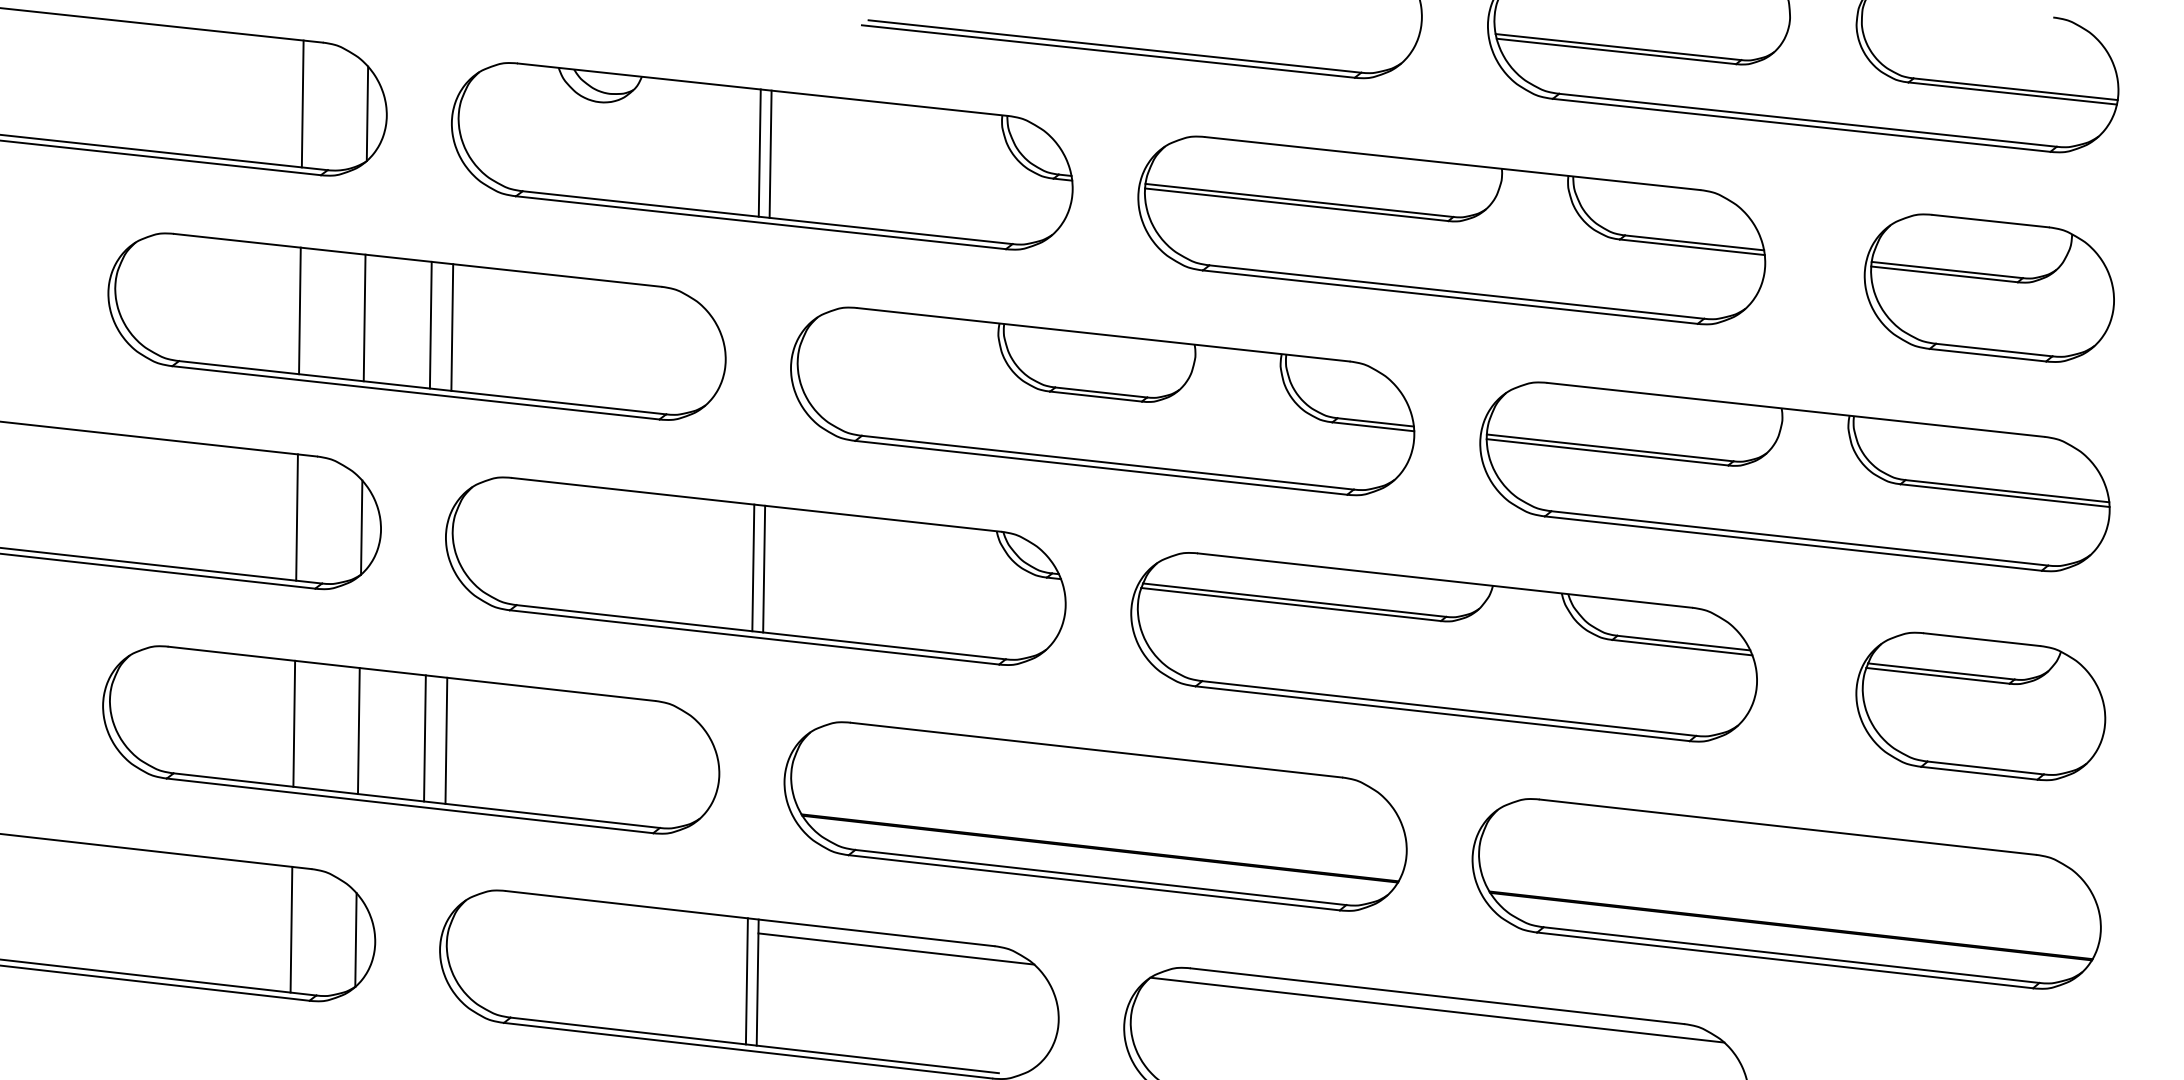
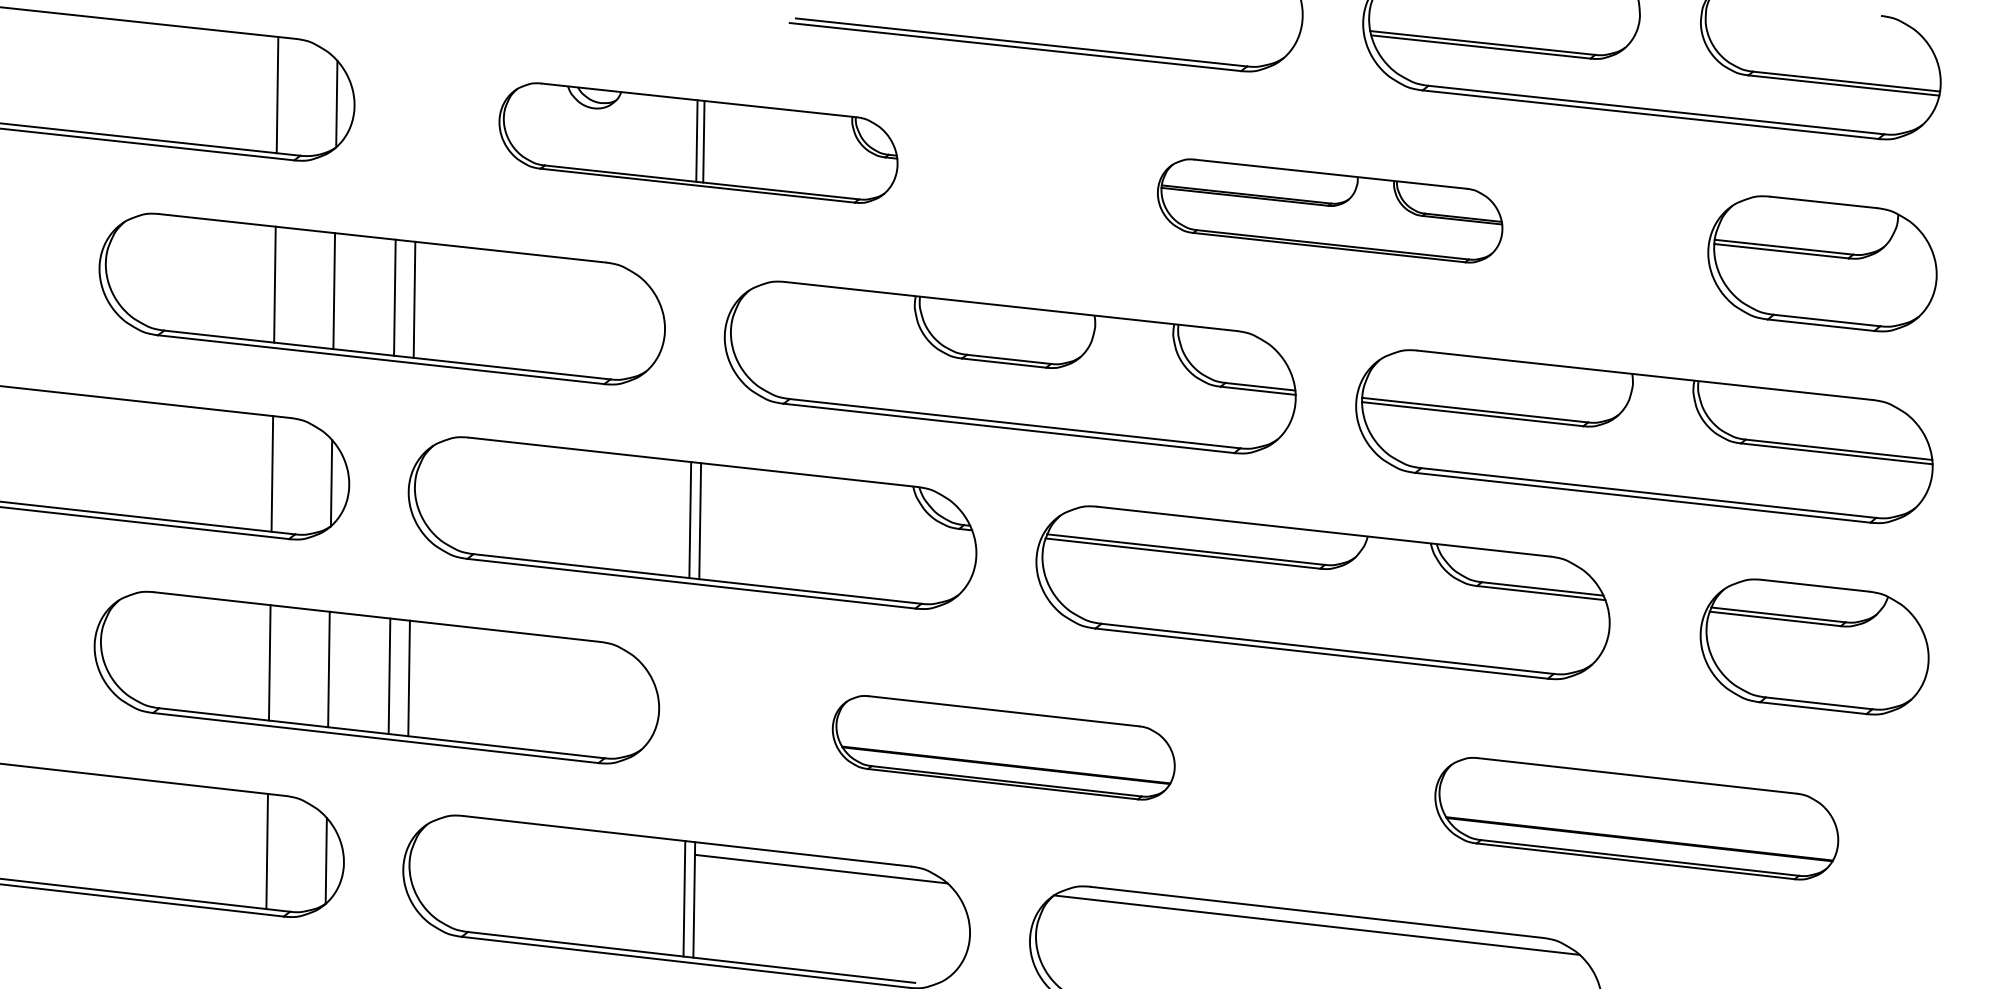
part: (762, 156) -> (698, 143), size x0.7
part: (1451, 230) -> (1329, 210), size x0.6
part: (1095, 816) -> (1003, 747), size x0.6
part: (1786, 893) -> (1636, 818), size x0.7

